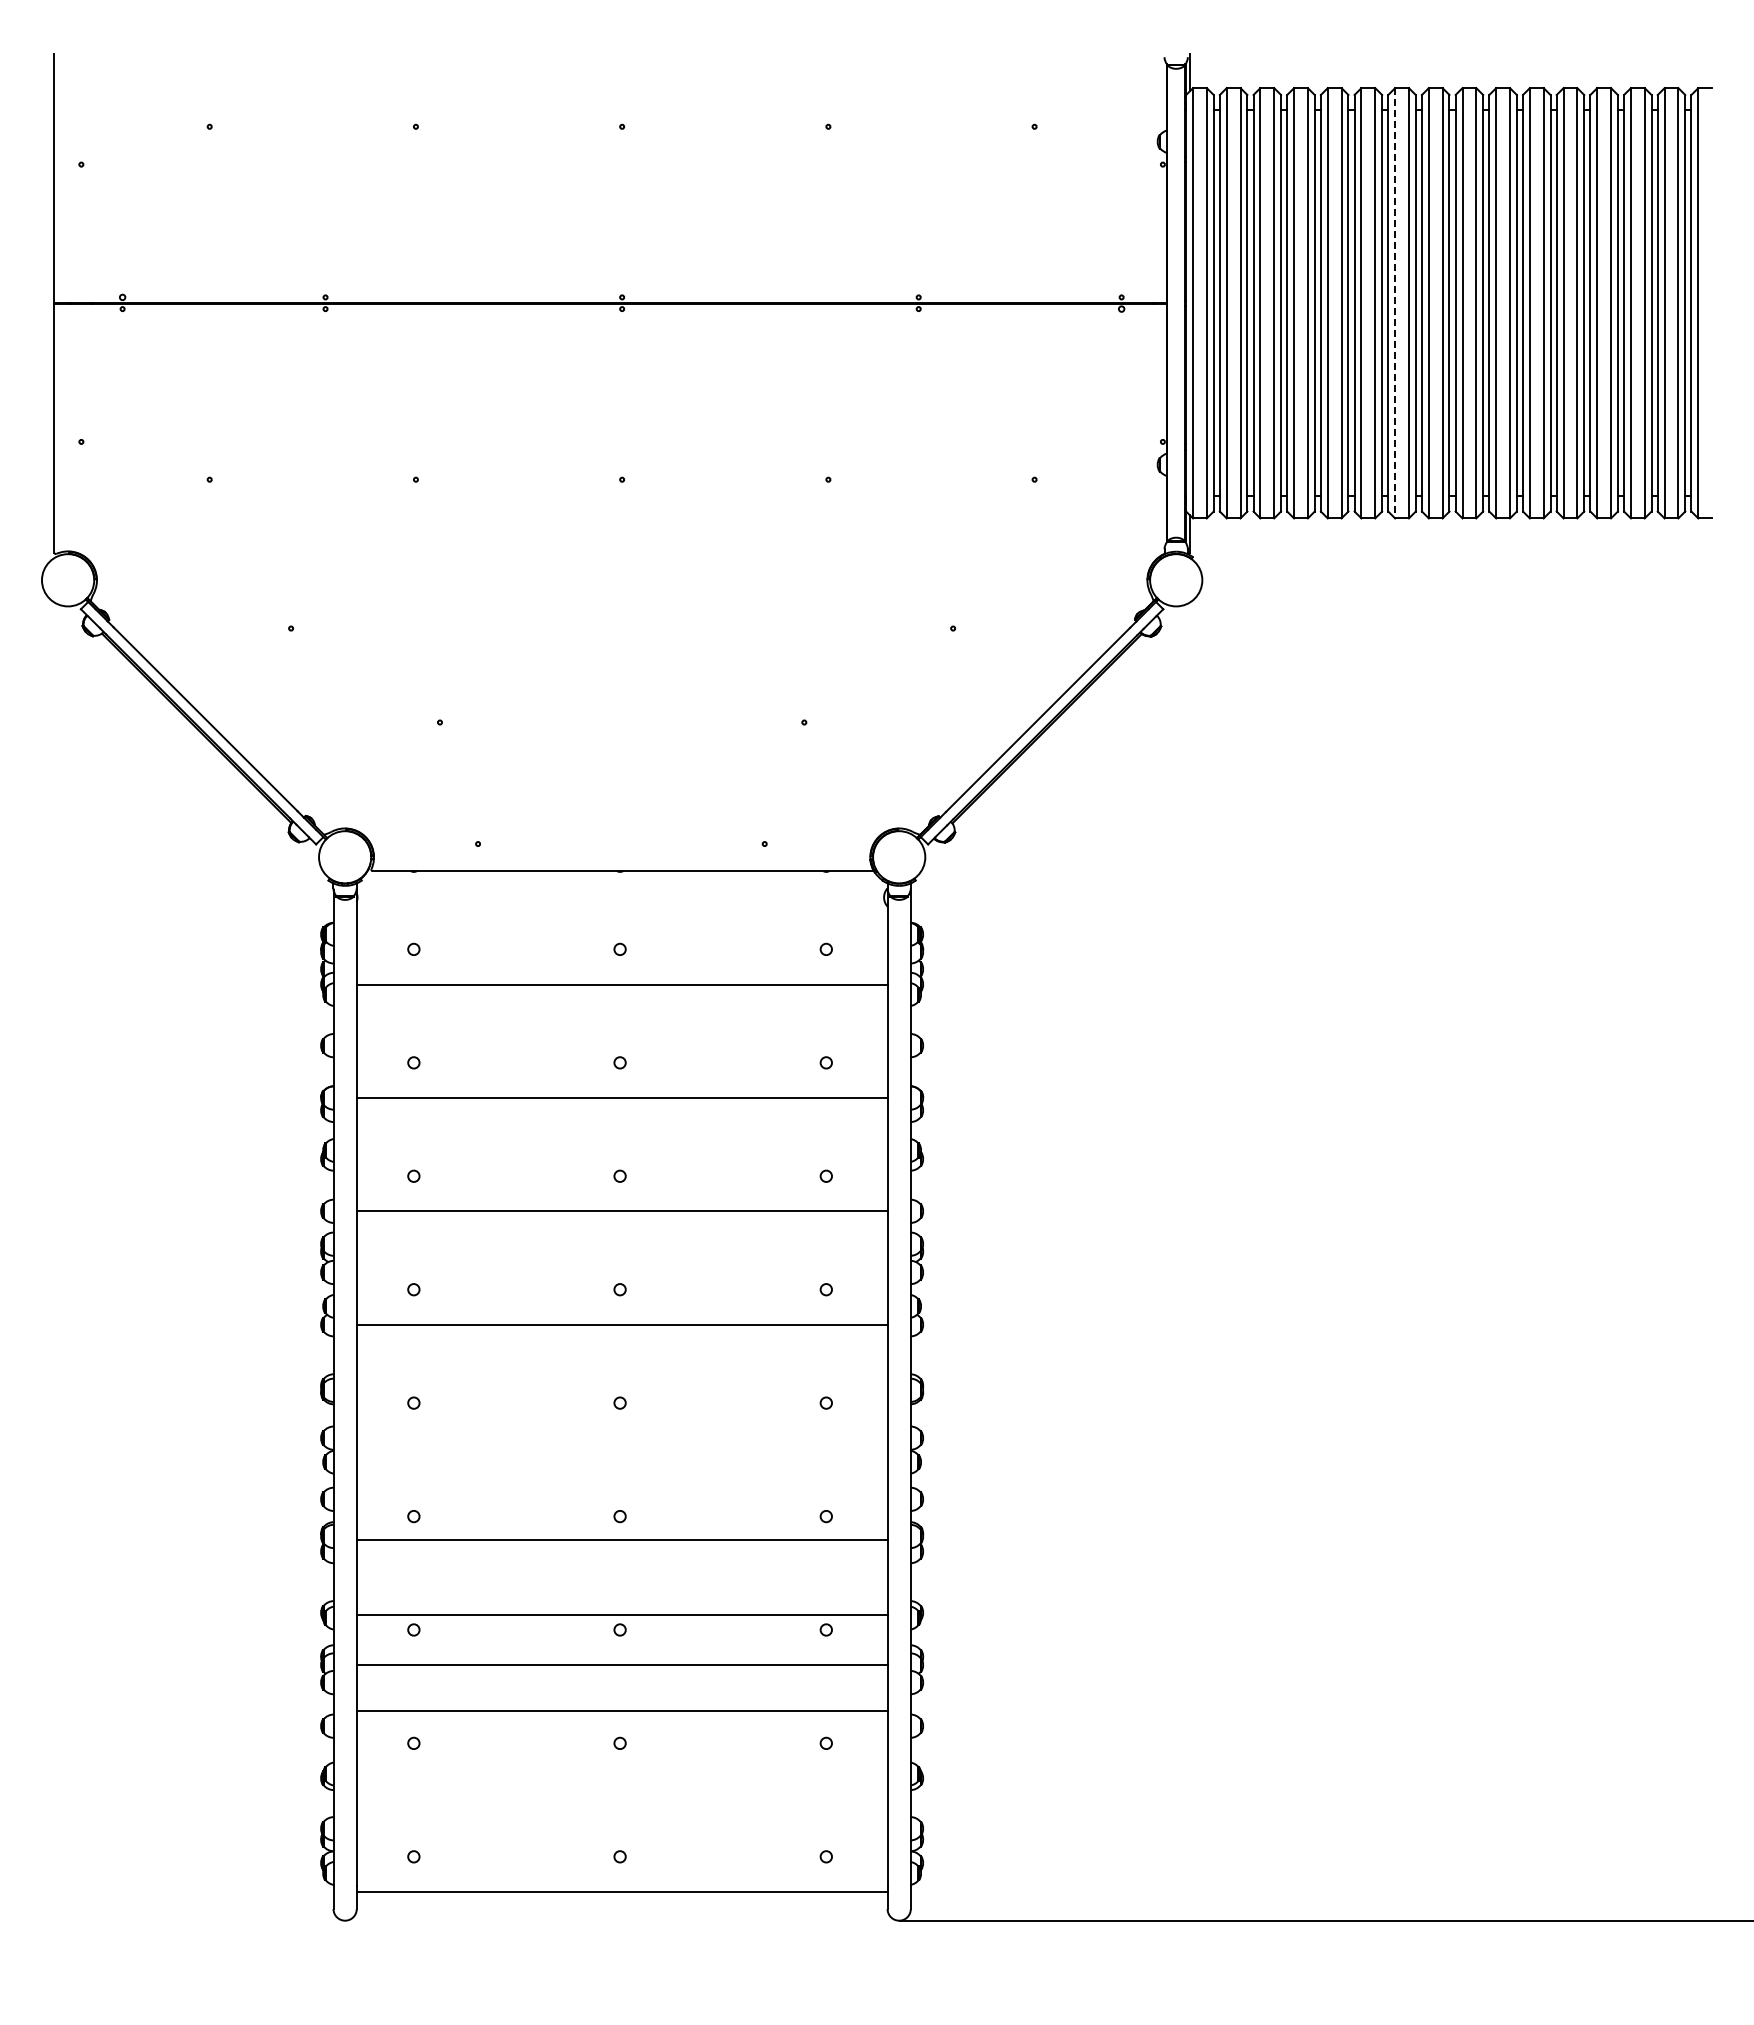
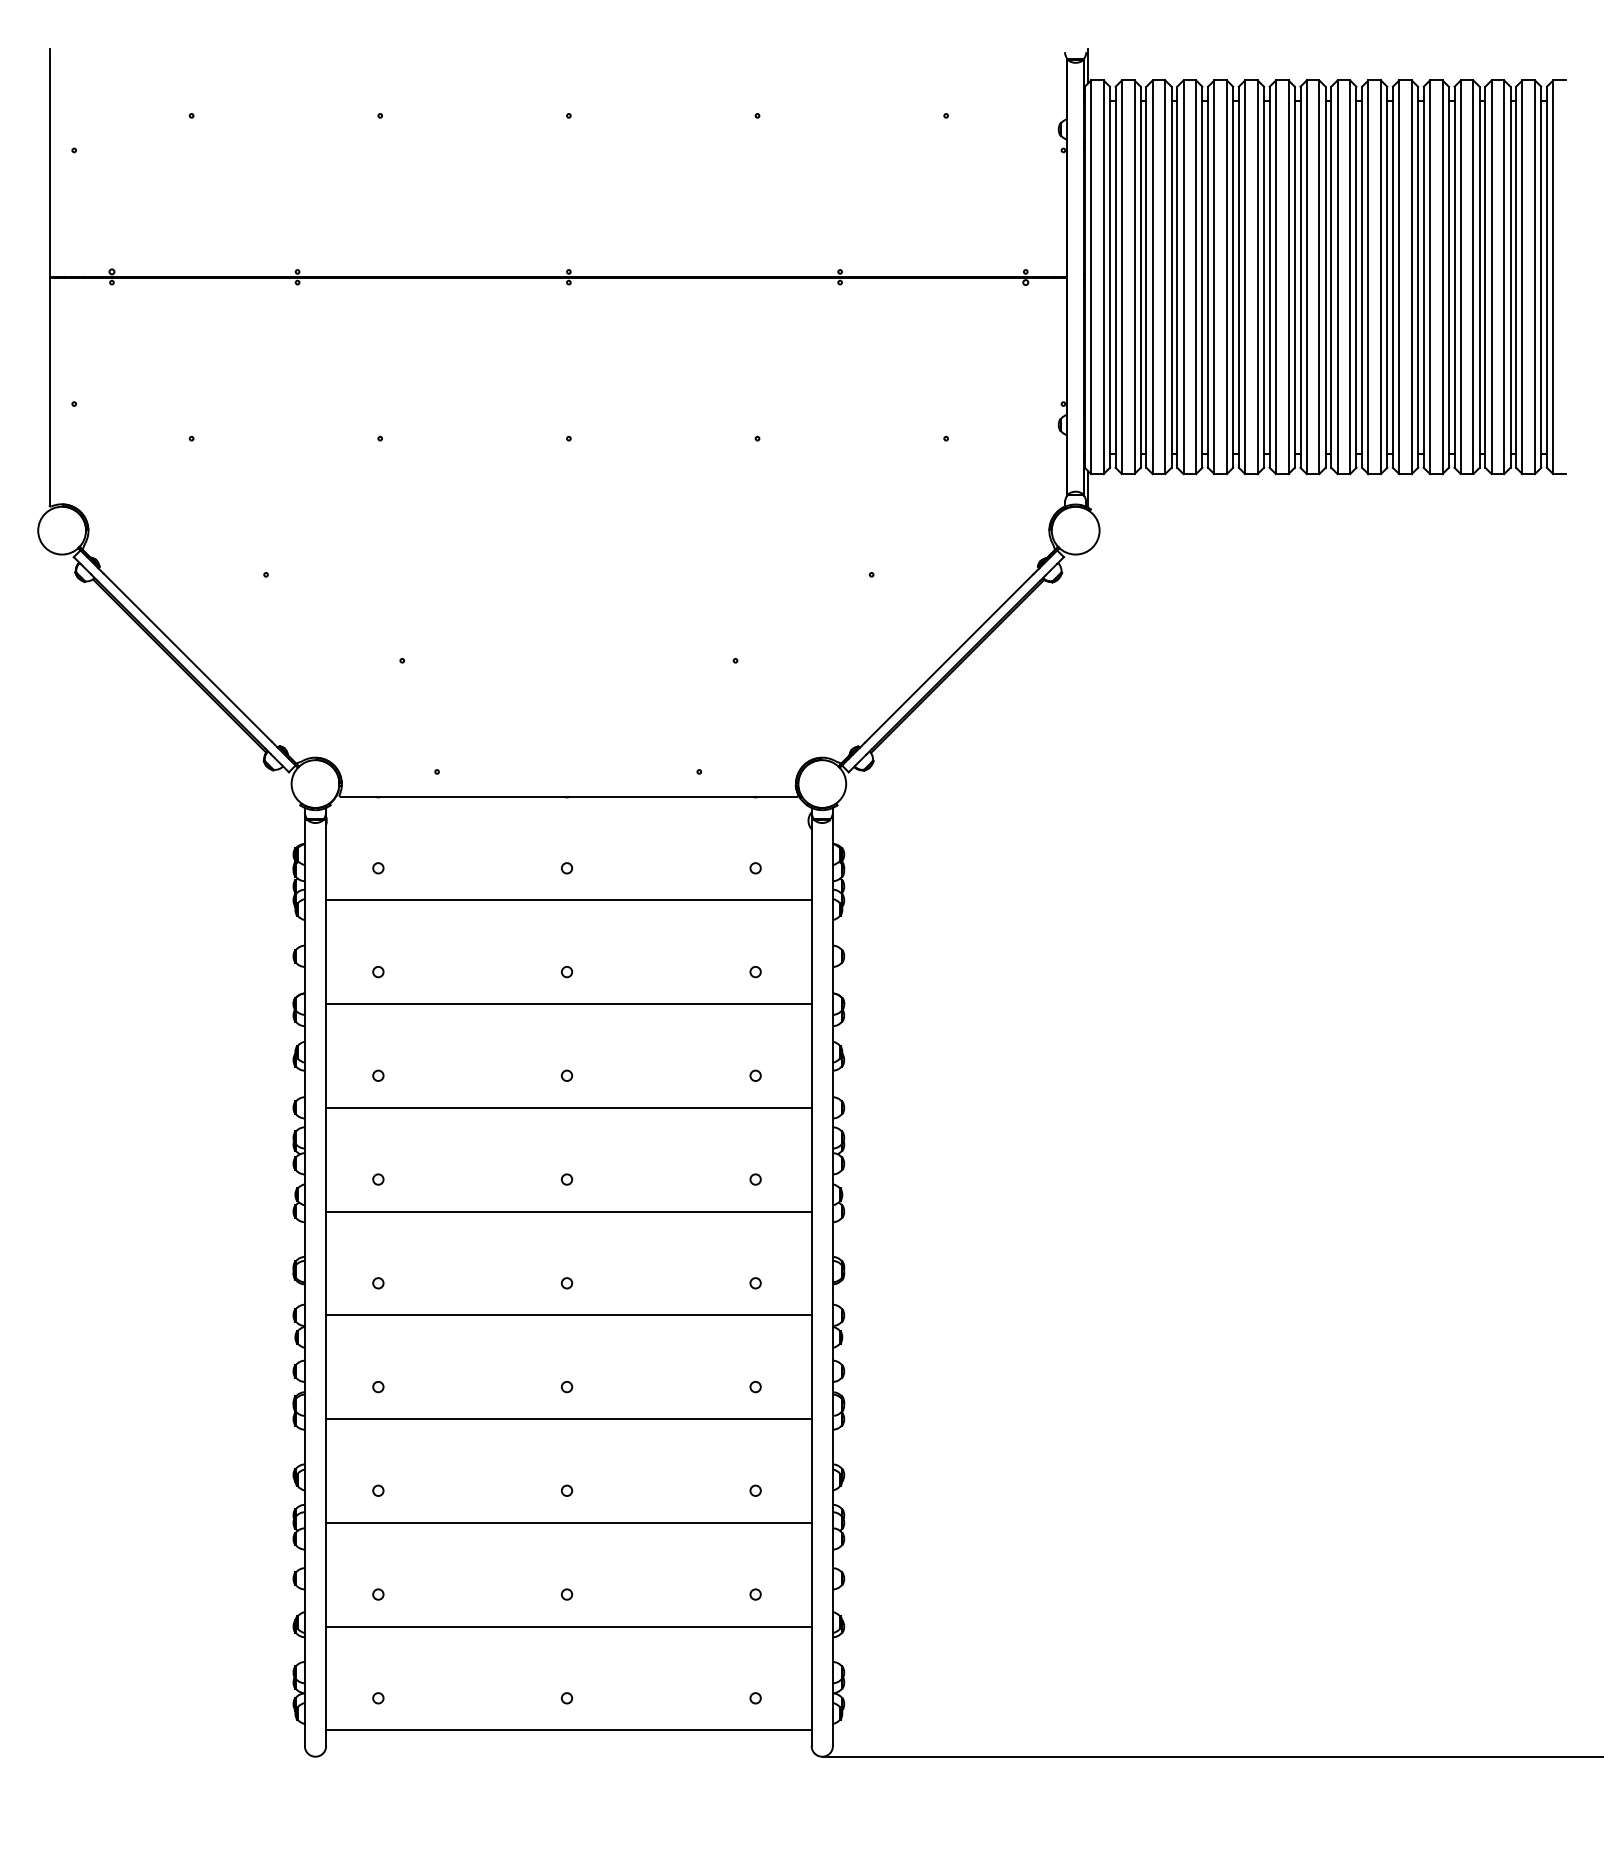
line: (1395, 303) -> (1276, 277), dashed -> solid
line: (621, 1540) -> (568, 1315), moved
line: (621, 1614) -> (568, 1419), moved
line: (621, 1711) -> (568, 1626), moved

